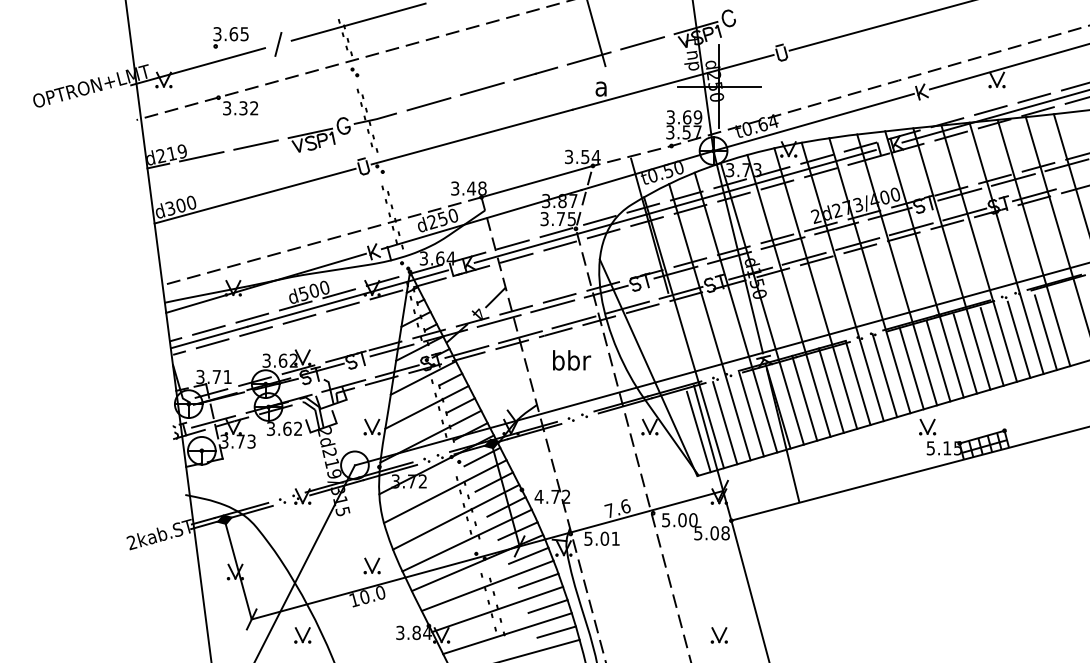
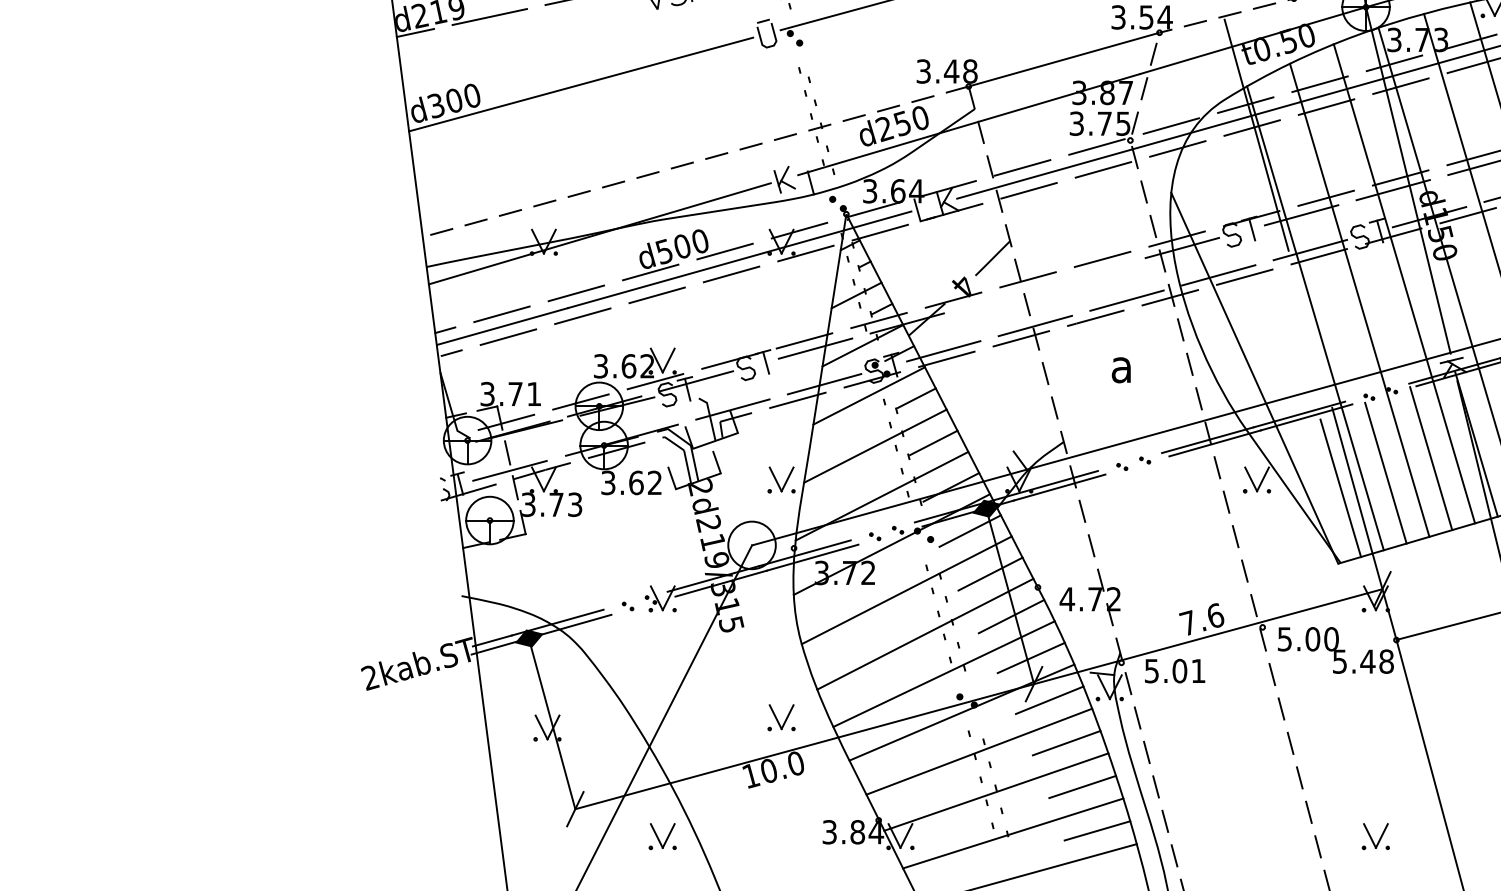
line: (552, 306) -> (1090, 273), removed
line: (498, 320) -> (997, 297), removed
text: (572, 360) -> (1124, 365), bbr -> a
text: (714, 533) -> (1367, 662), 5.08 -> 5.48

